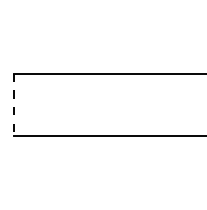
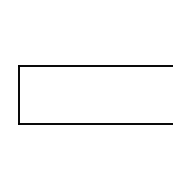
line: (13, 105) -> (18, 95), dashed -> solid

